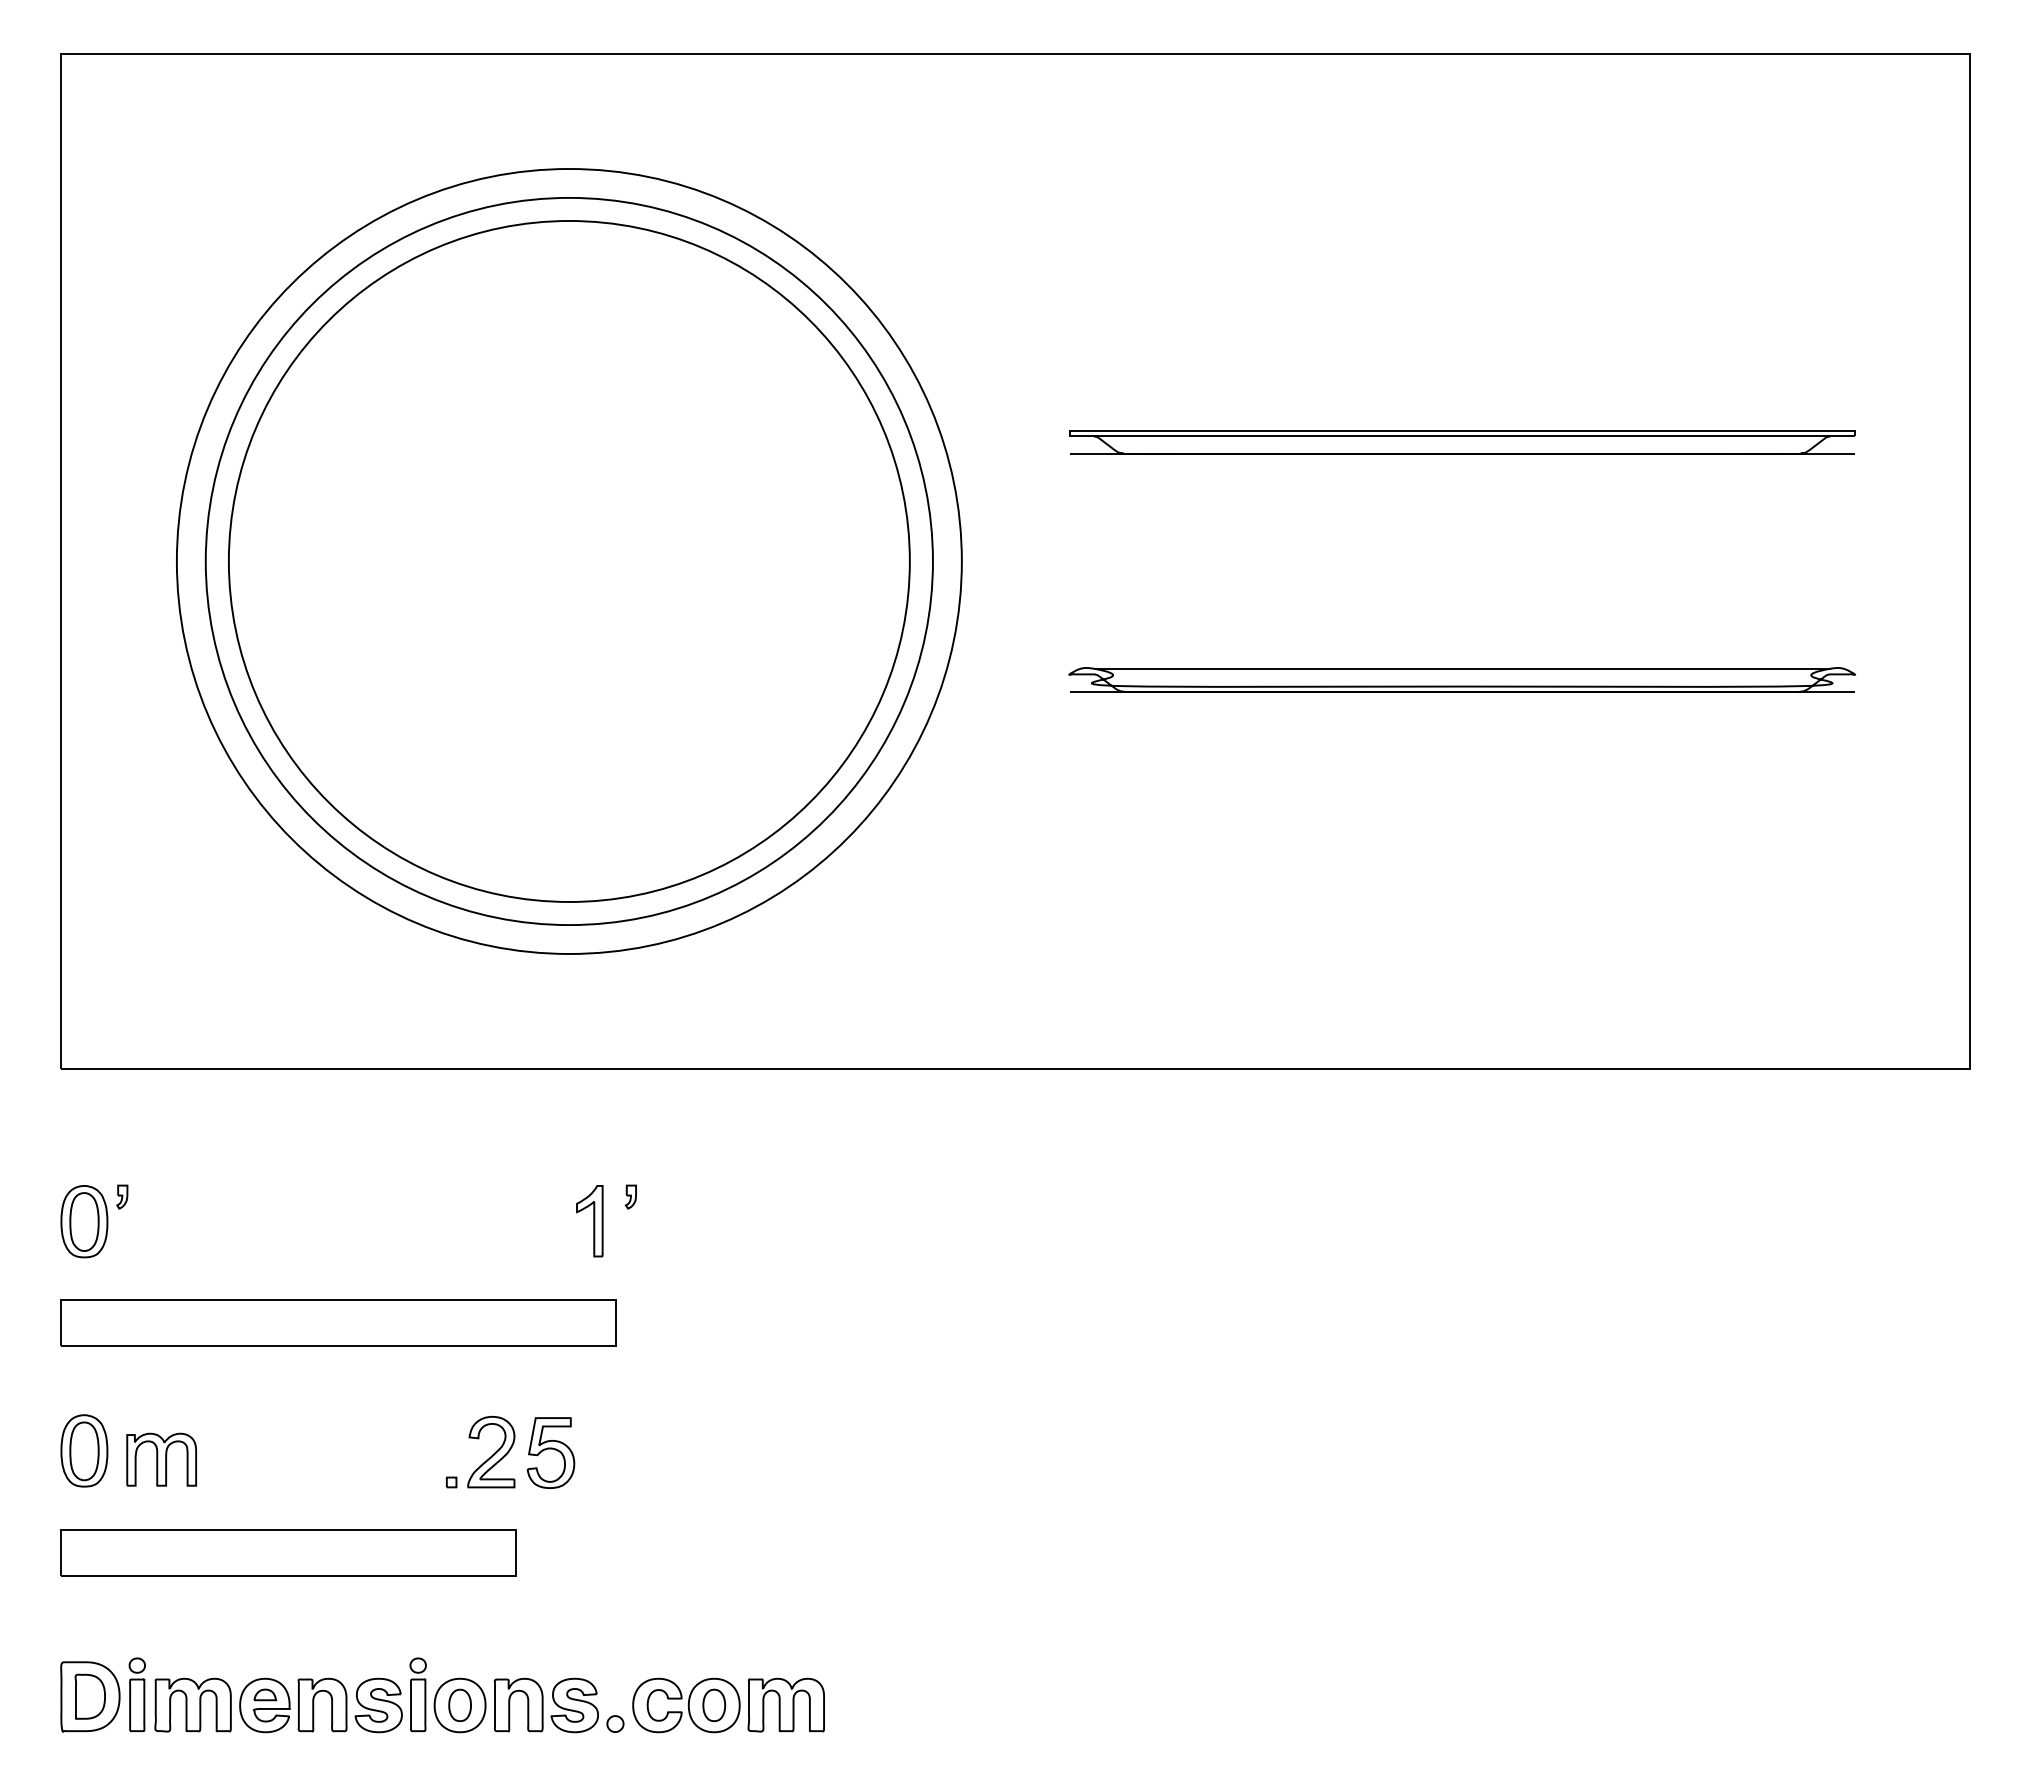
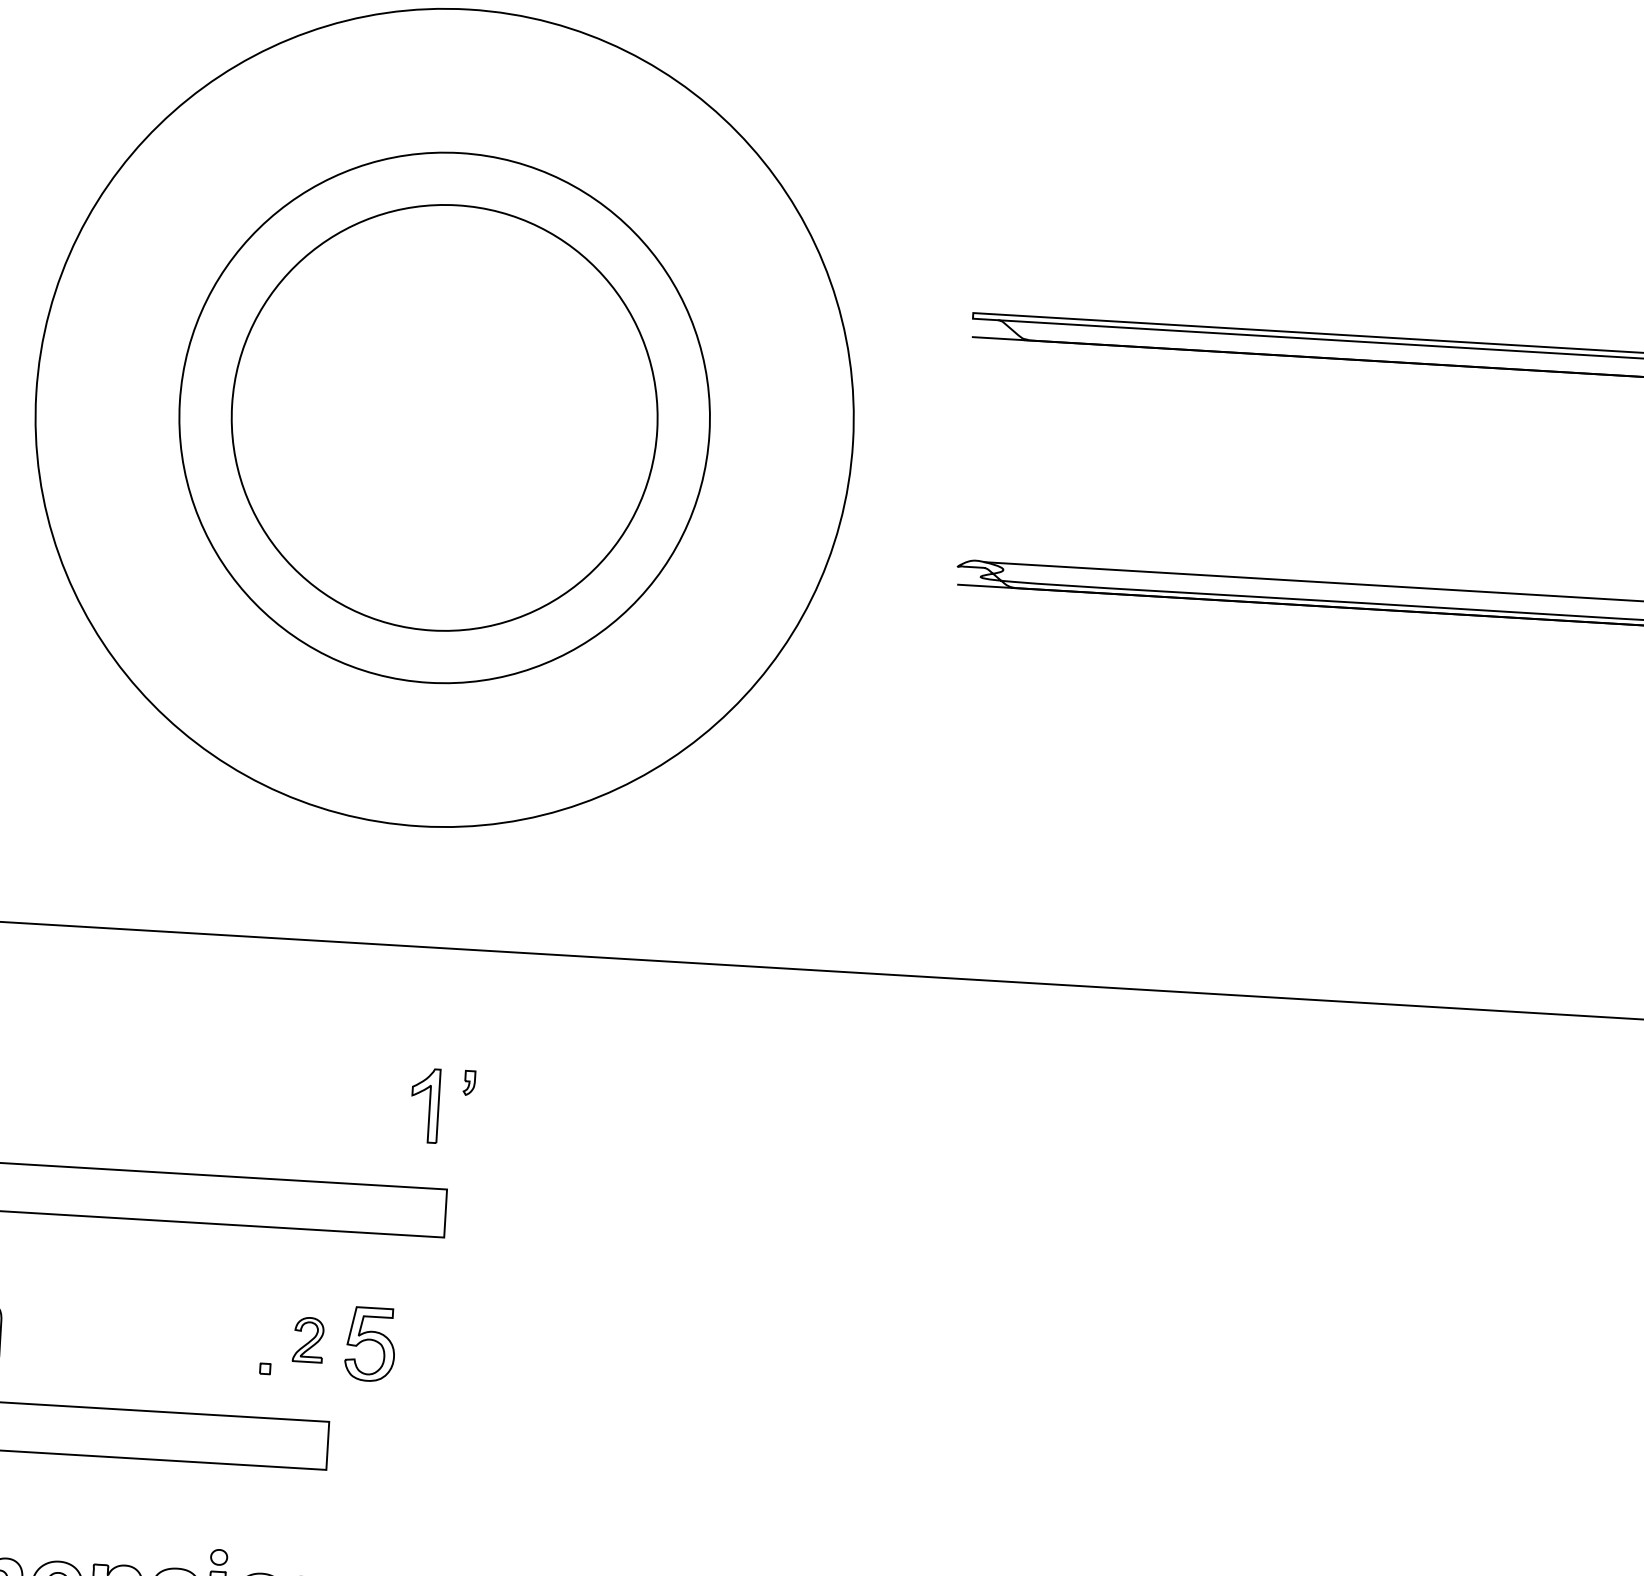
circle: (568, 560) -> (443, 416), size x0.6
circle: (568, 561) -> (443, 417), size x0.7
part: (491, 1452) -> (308, 1340), size x0.6

